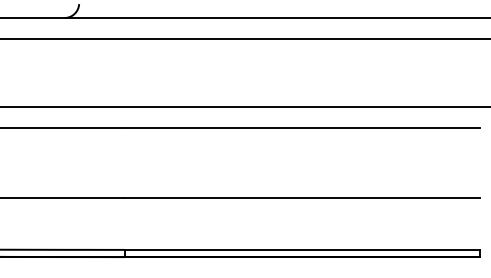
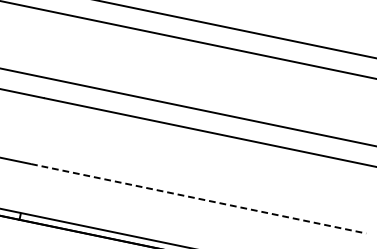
line: (302, 198) -> (198, 199), solid -> dashed

